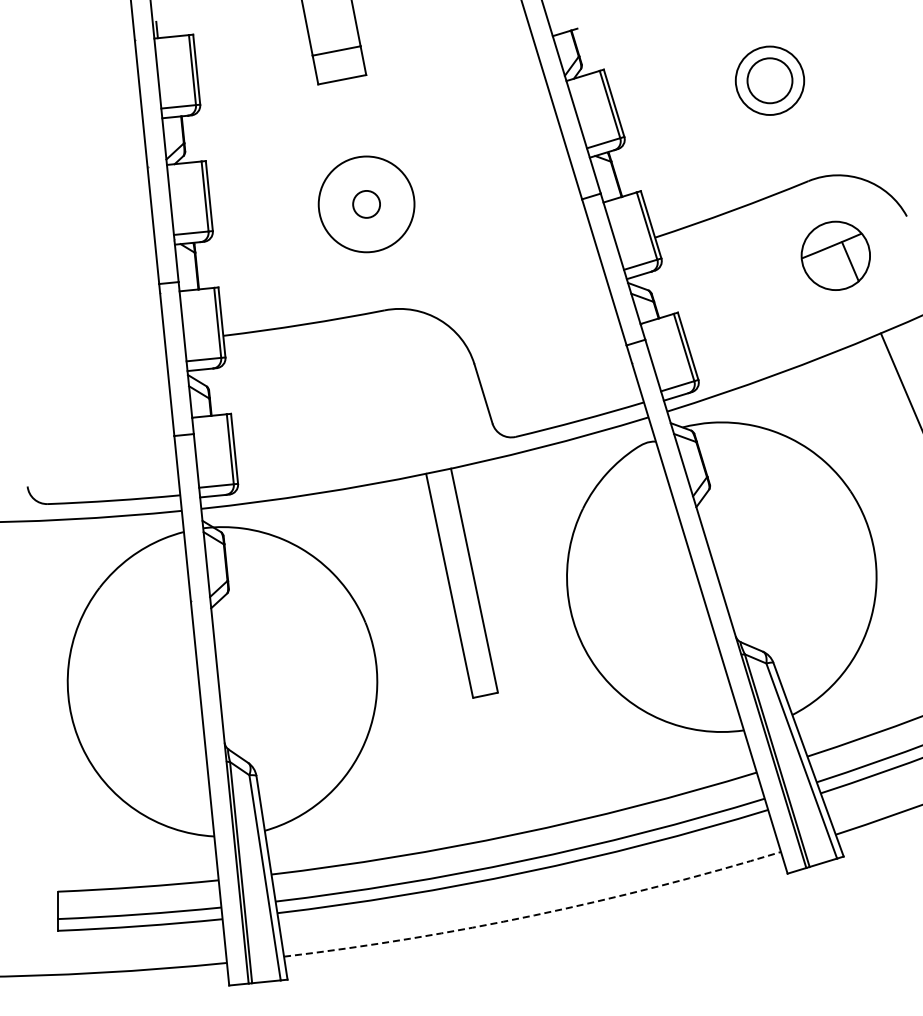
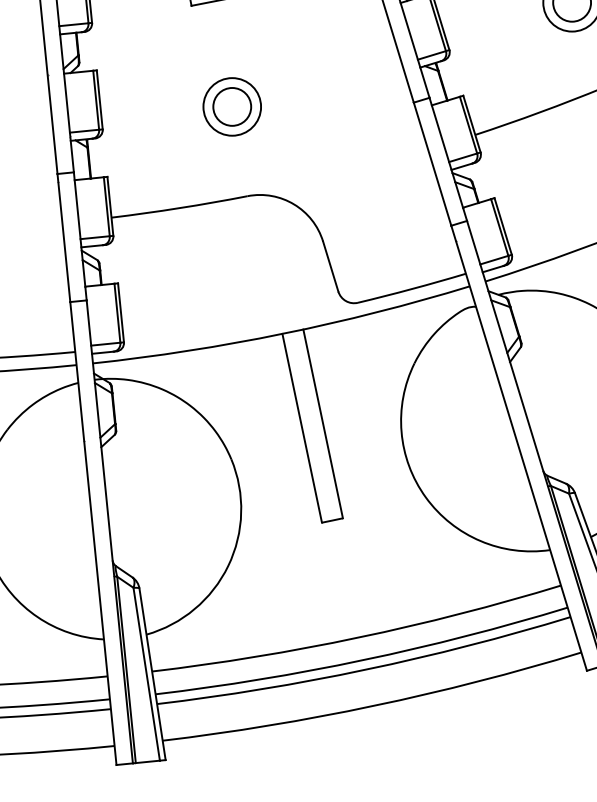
circle: (366, 203) -> (232, 106), size x1.67
circle: (366, 204) -> (232, 107), size x0.71
arc: (534, 915) -> (373, 706), dashed -> solid

